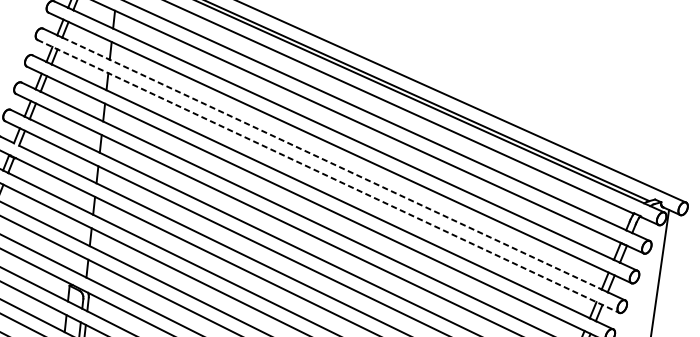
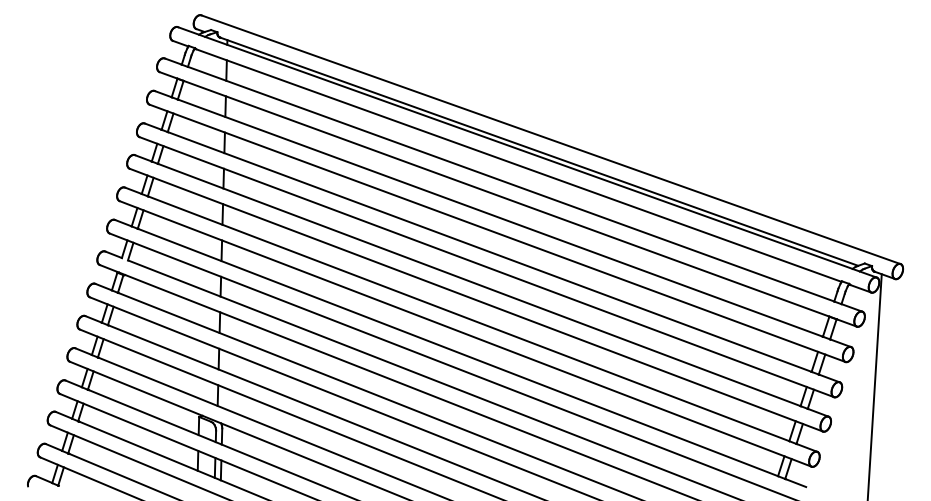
line: (332, 164) -> (490, 252), dashed -> solid
line: (328, 176) -> (486, 267), dashed -> solid

